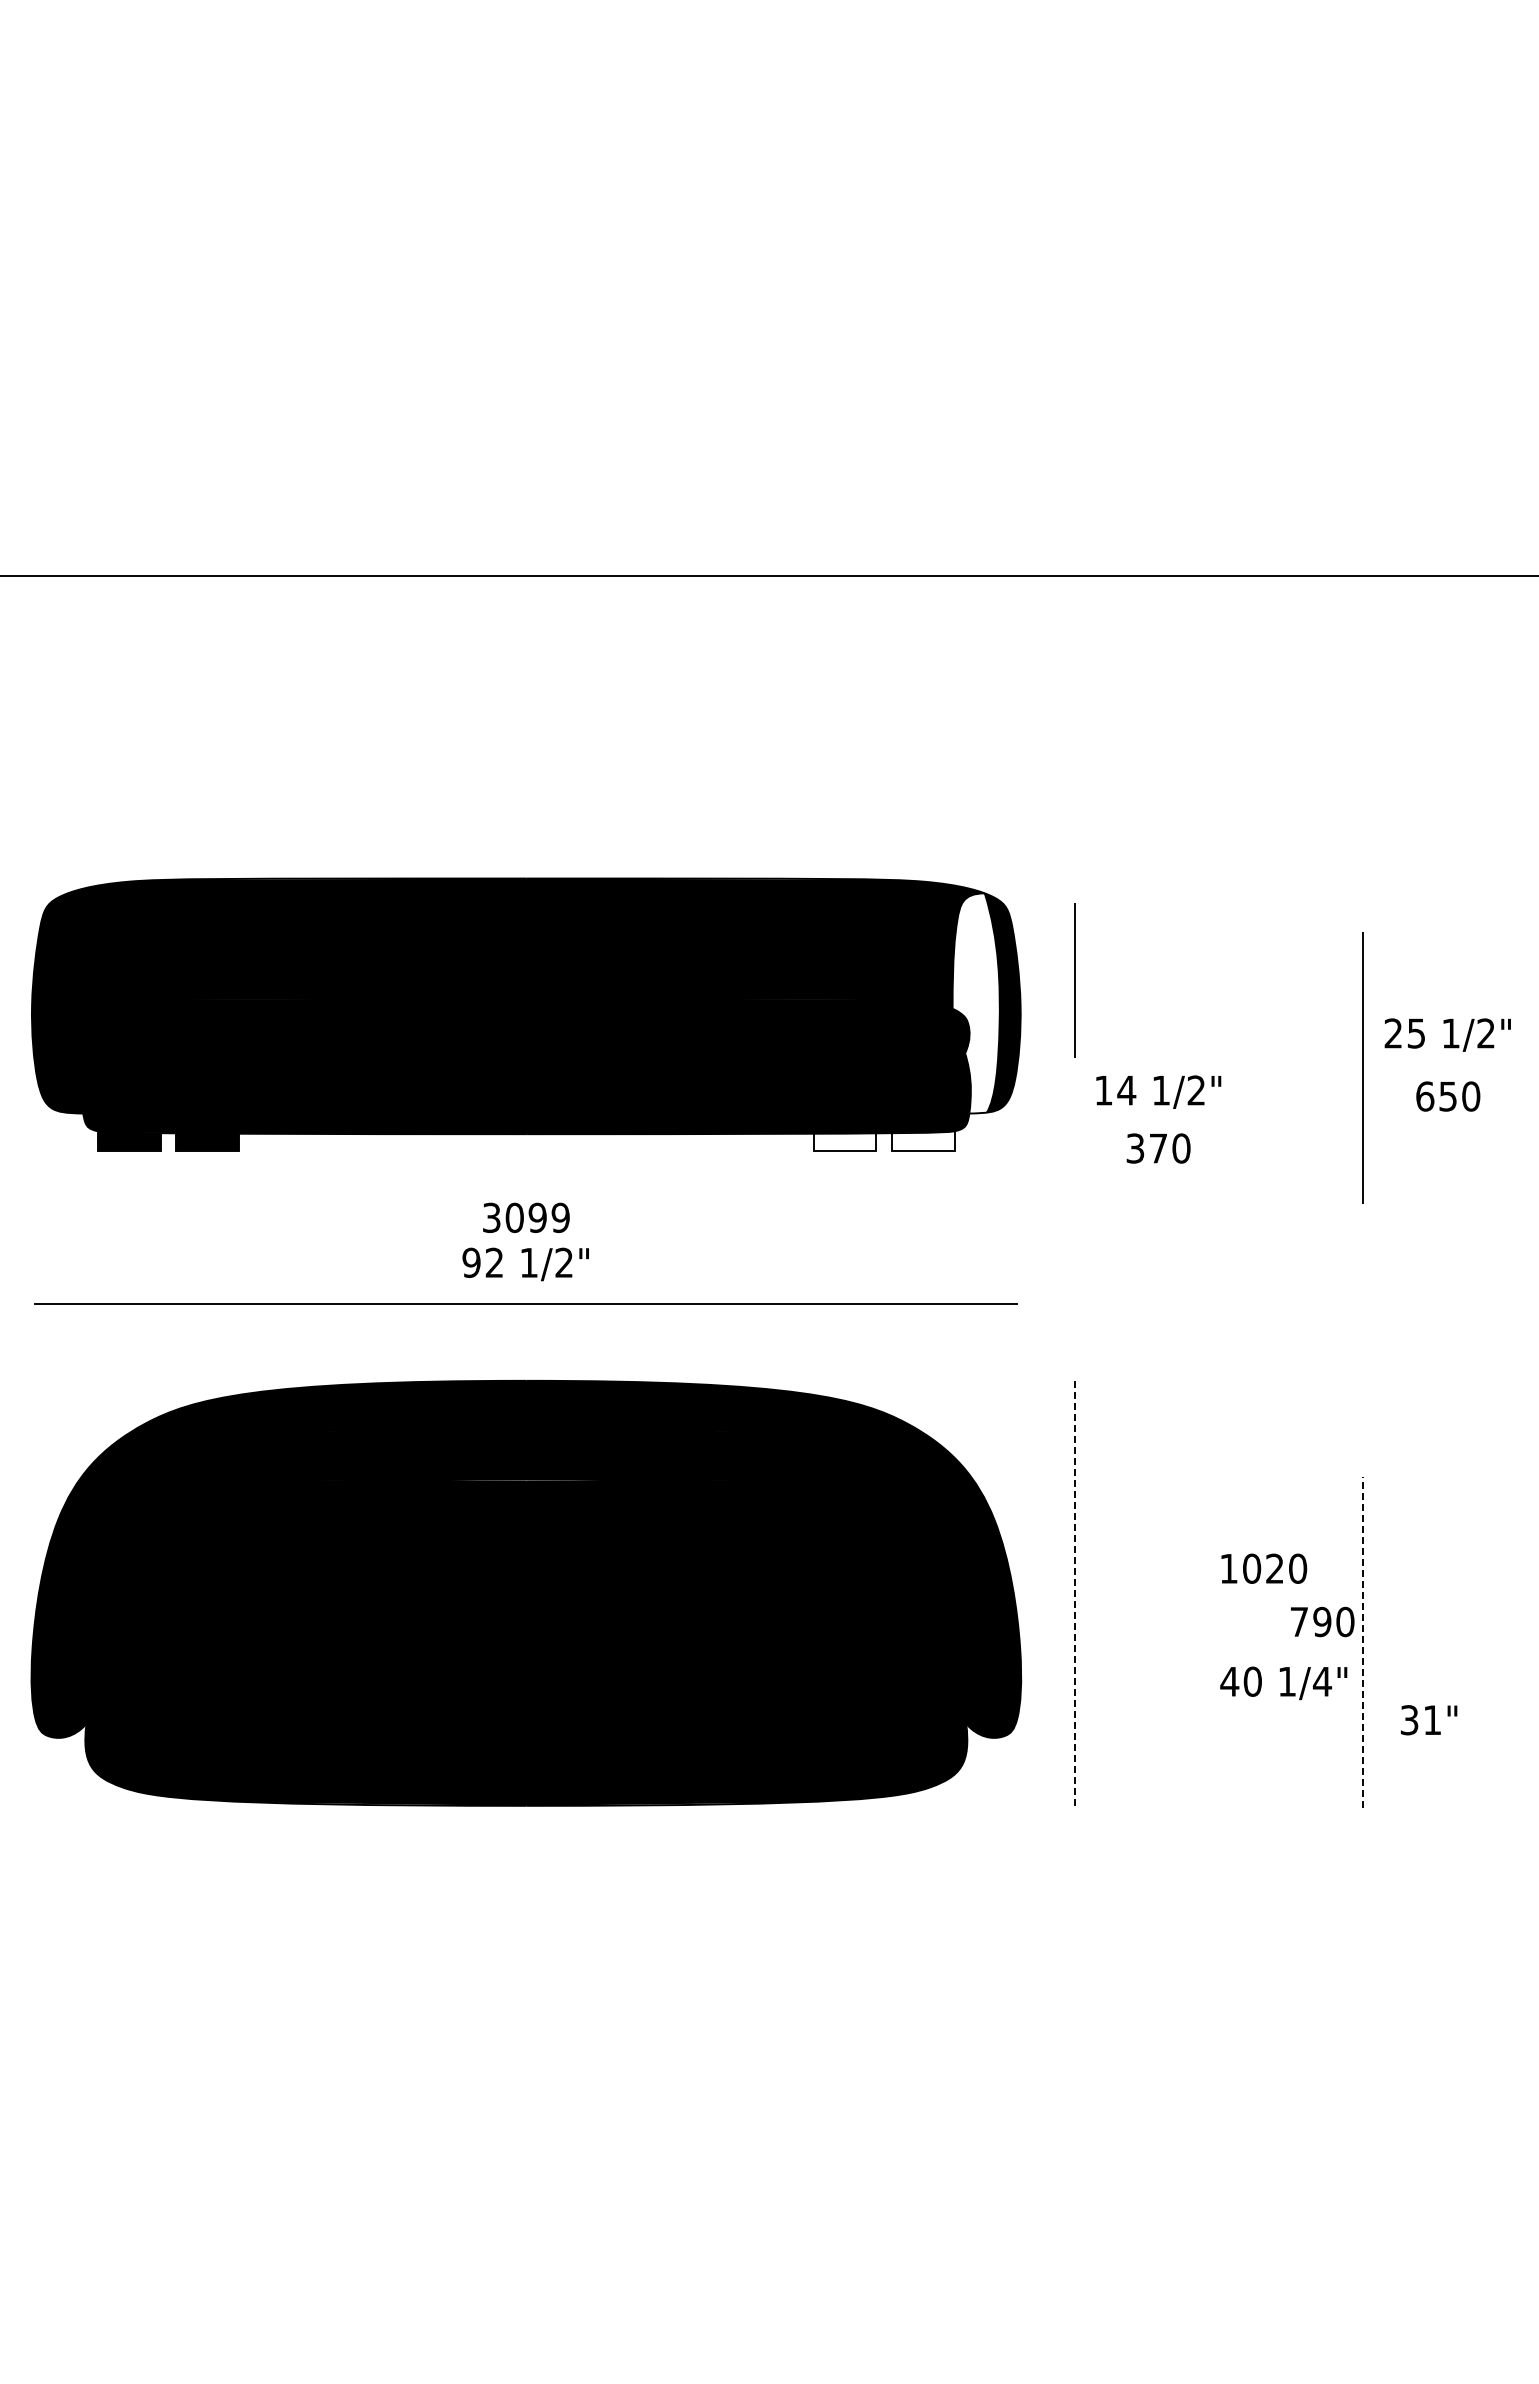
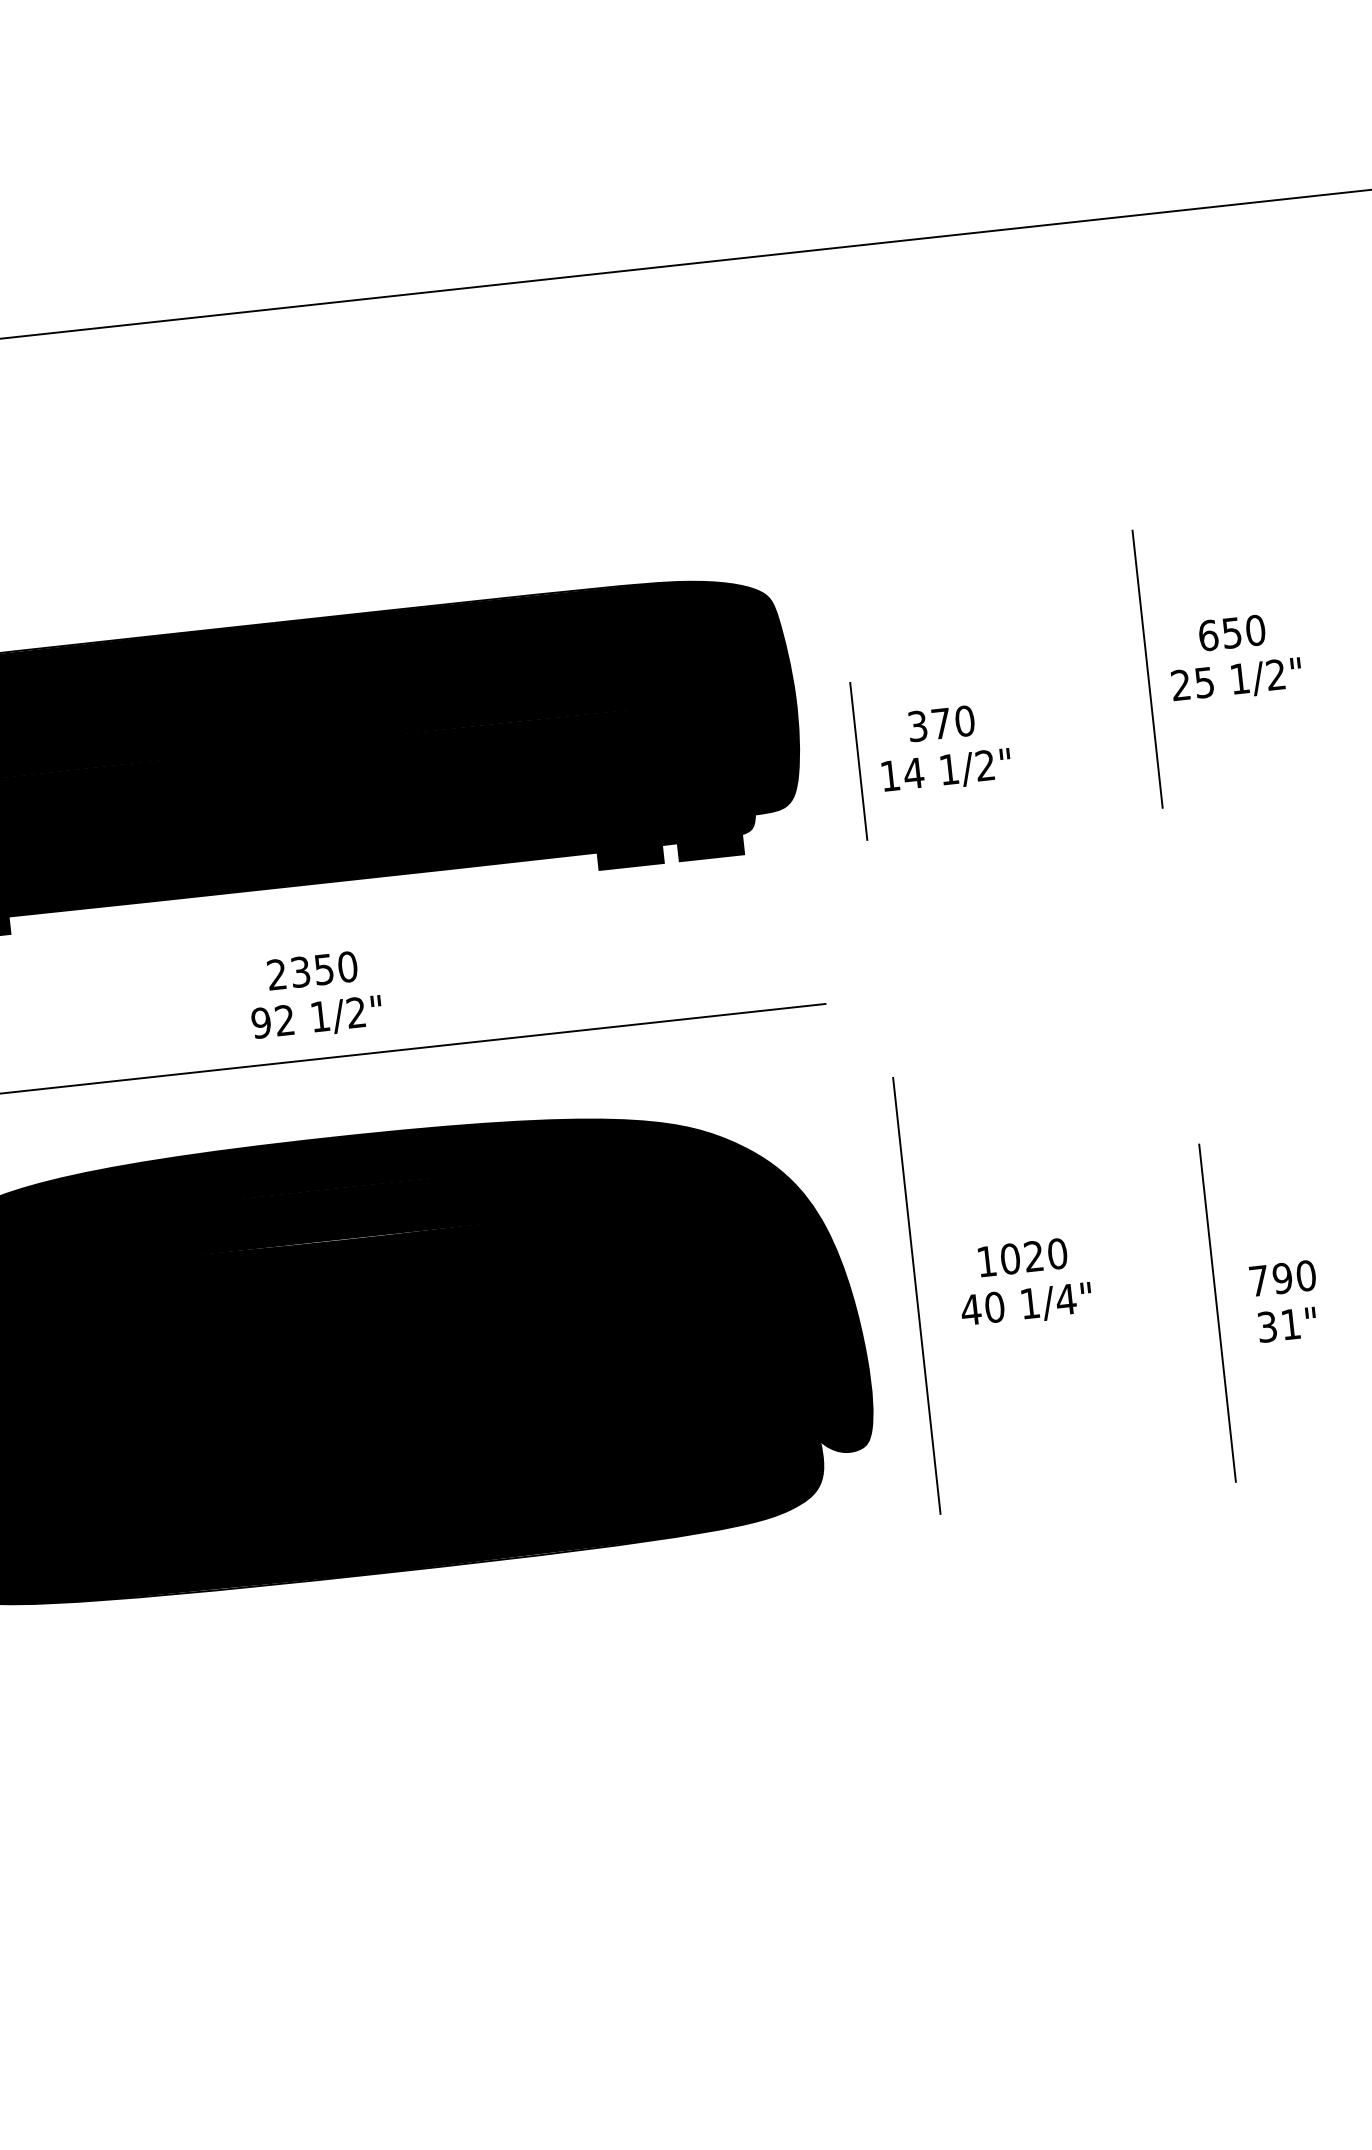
line: (1074, 980) -> (858, 761), moved
fill: (975, 1003) -> (749, 701), added
line: (1362, 1067) -> (1147, 669), moved
text: (1448, 1096) -> (1232, 632), moved
fill: (922, 1140) -> (710, 847), added
fill: (844, 1141) -> (630, 857), added
text: (1158, 1148) -> (941, 723), moved
text: (526, 1217) -> (312, 970), 3099 -> 2350
text: (1264, 1568) -> (1023, 1257), moved
line: (1074, 1594) -> (916, 1295), dashed -> solid
text: (1322, 1621) -> (1282, 1277), moved
line: (1362, 1642) -> (1217, 1313), dashed -> solid
text: (1283, 1683) -> (1026, 1305), moved
text: (1429, 1720) -> (1287, 1325), moved

